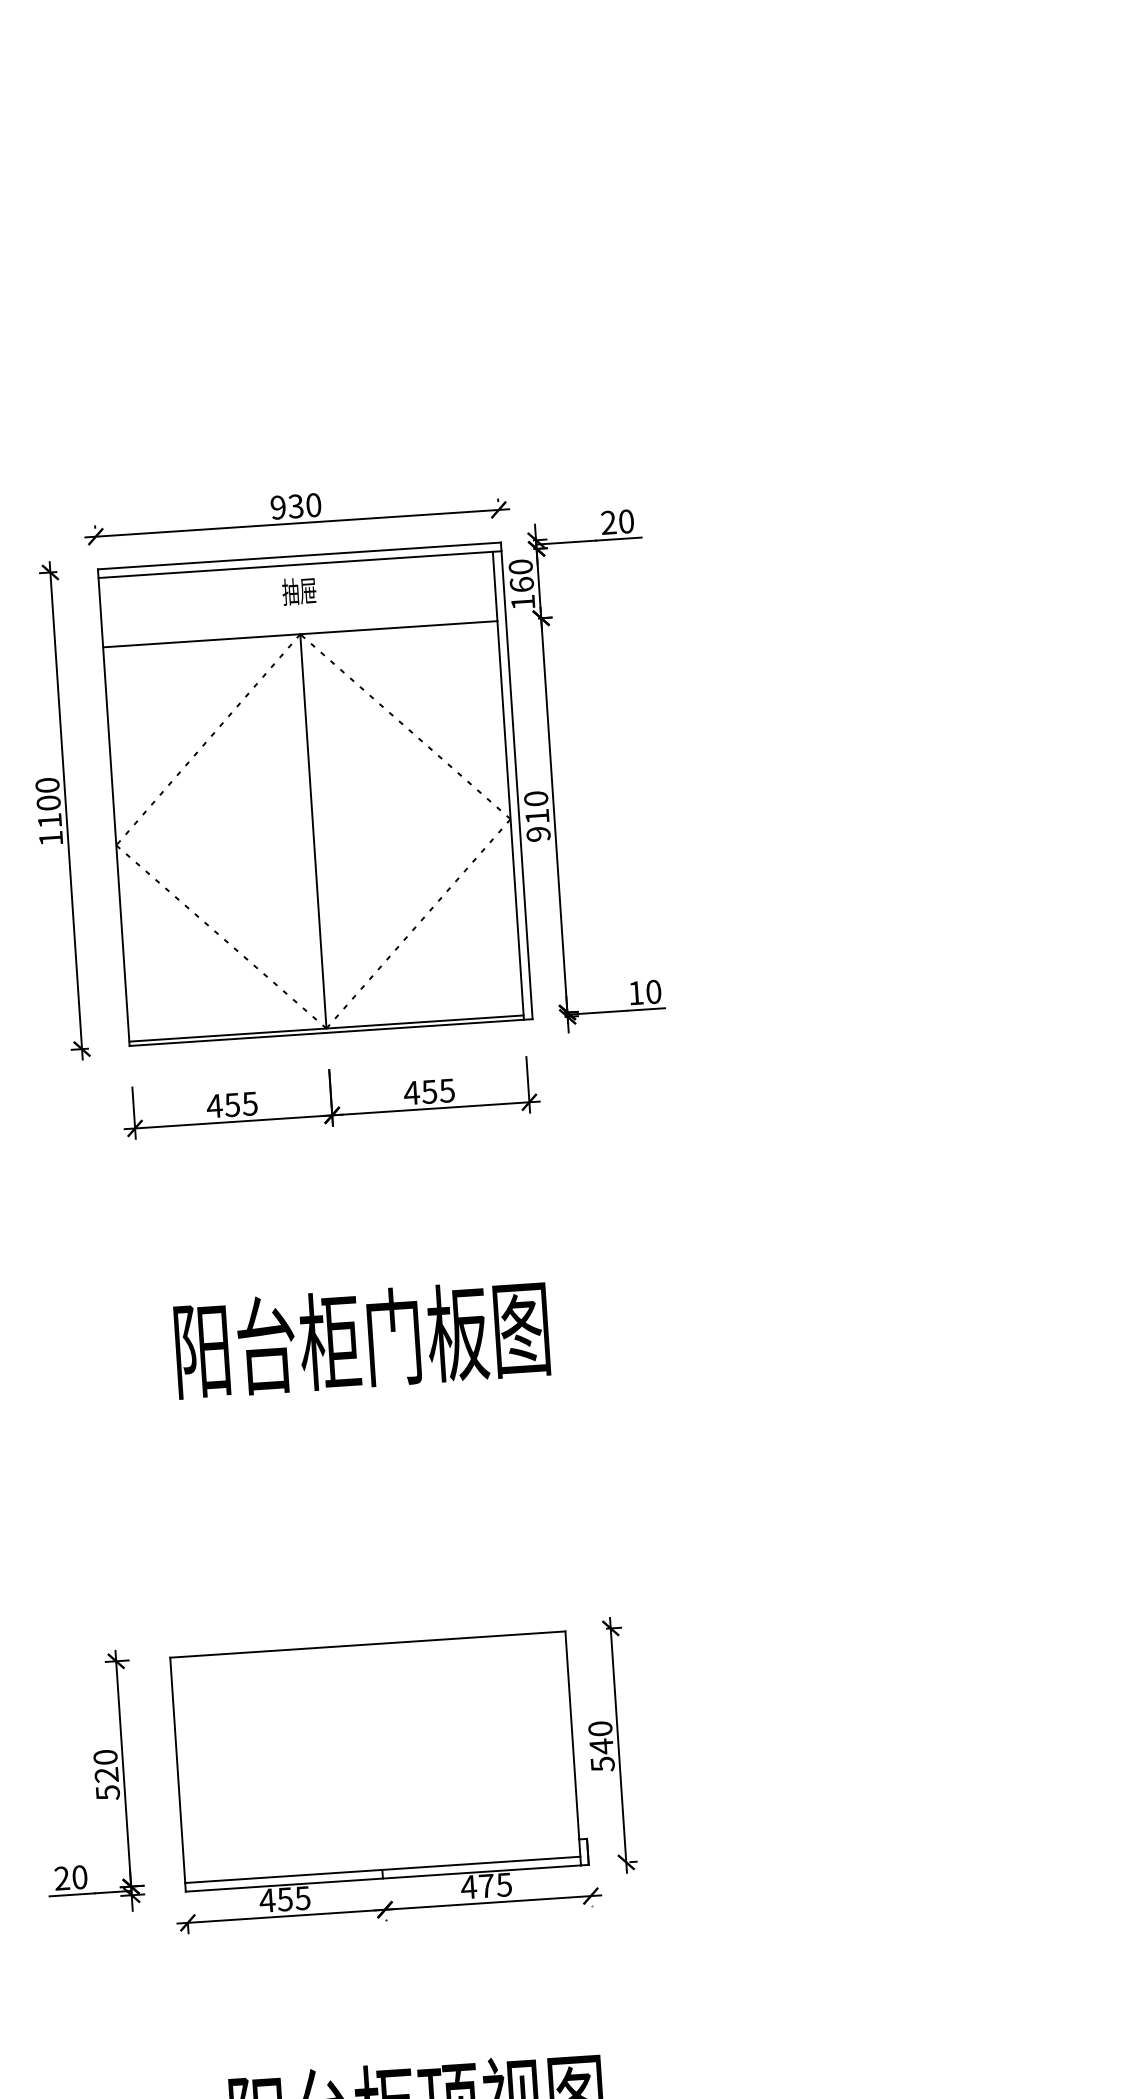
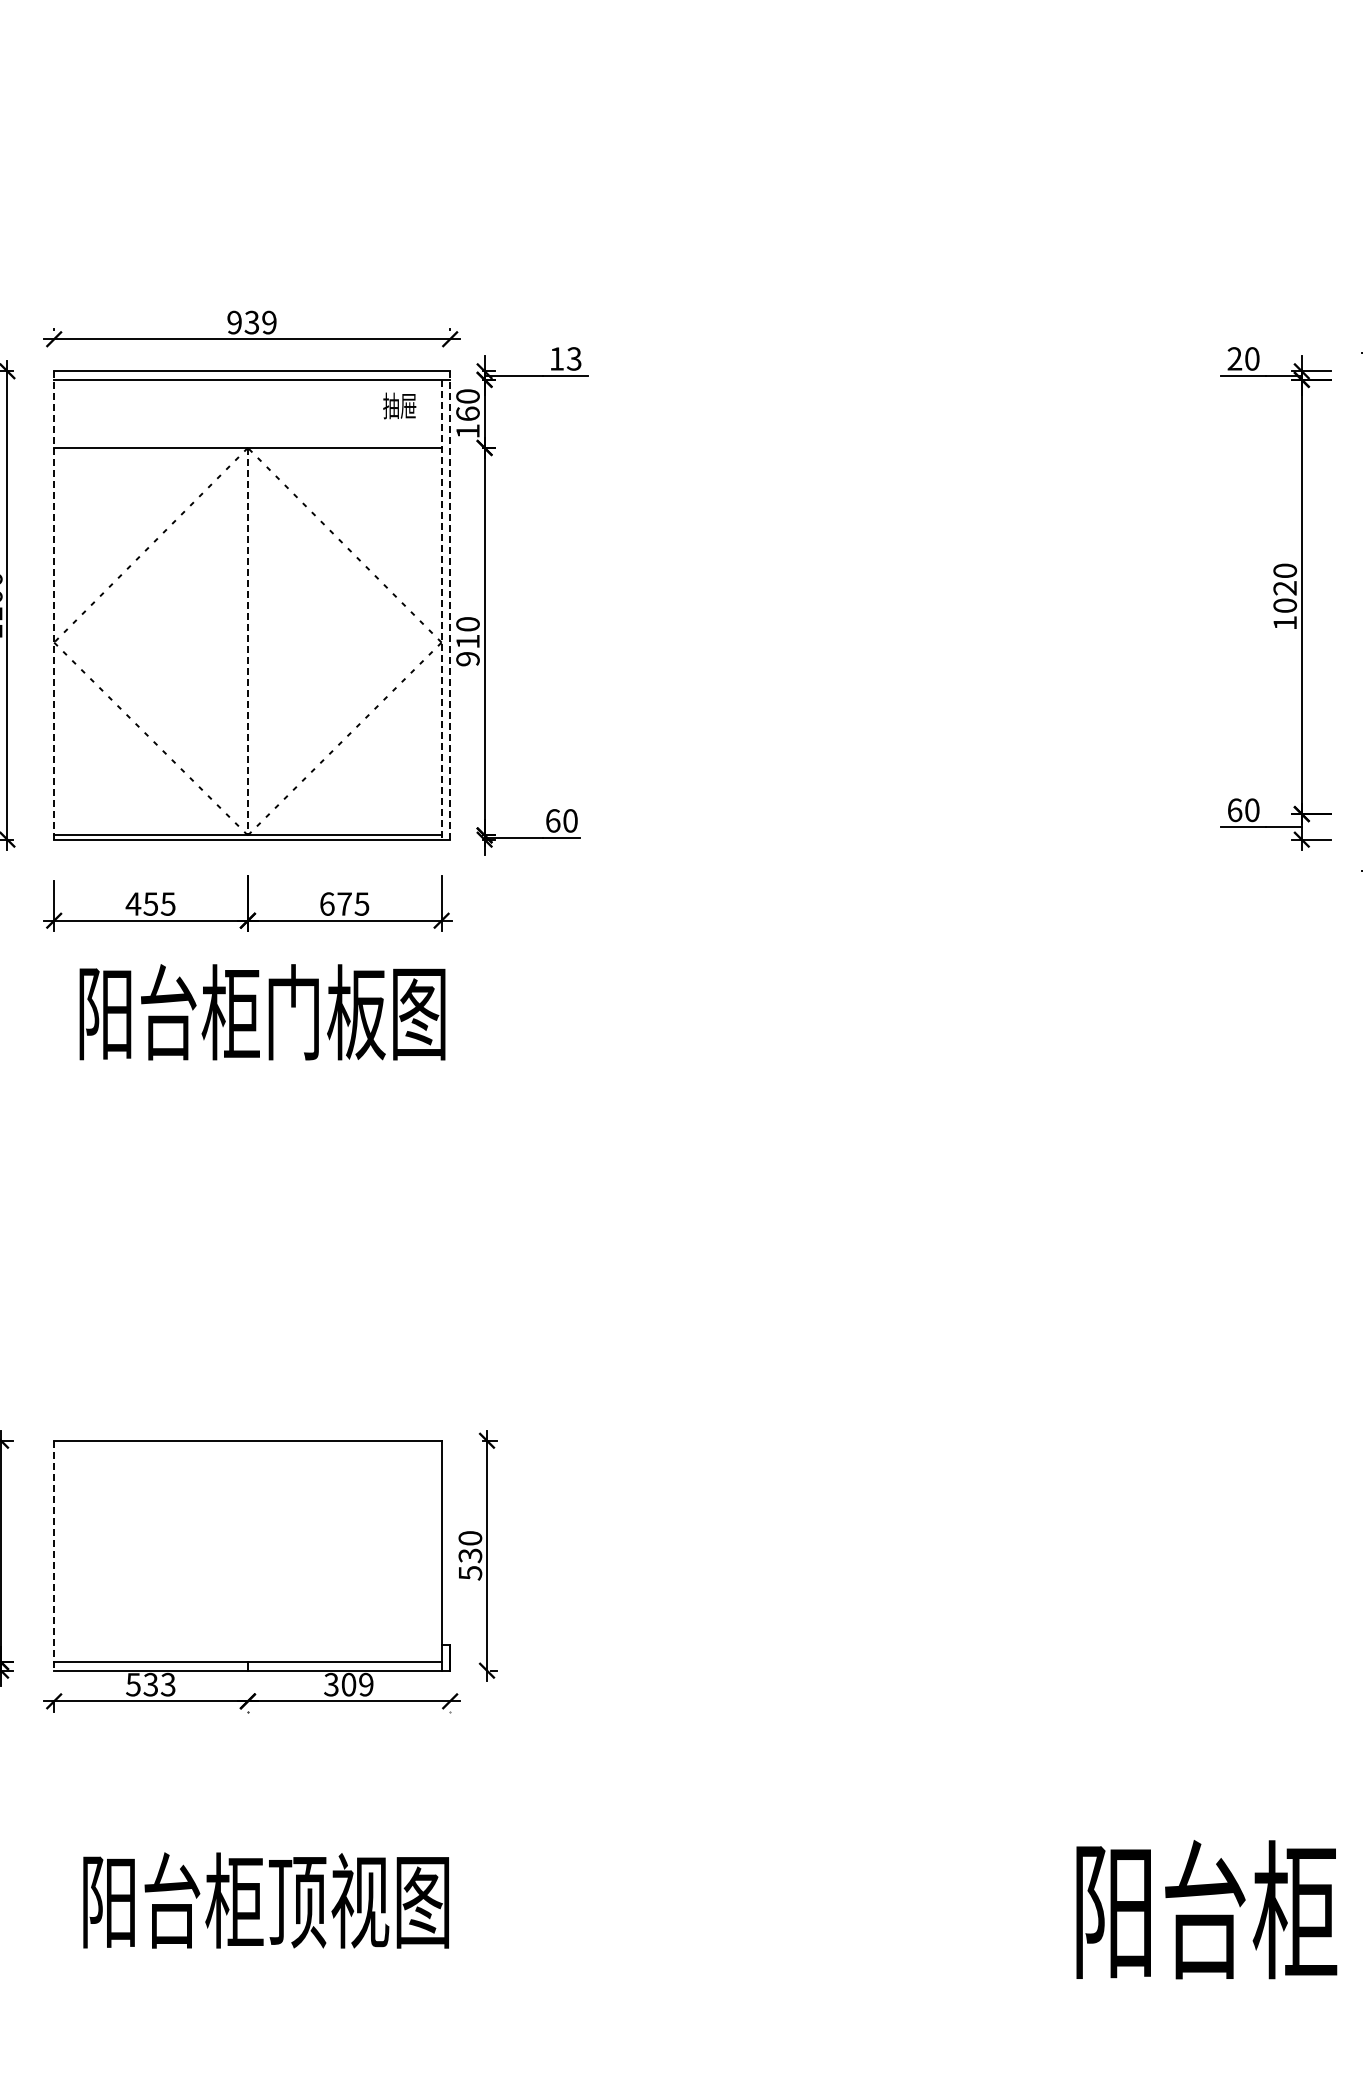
text: (313, 505) -> (269, 322), 930 -> 939
text: (617, 521) -> (565, 358), 20 -> 13
text: (299, 590) -> (399, 405), moved
line: (517, 780) -> (450, 605), solid -> dashed
line: (508, 785) -> (441, 609), solid -> dashed
line: (114, 806) -> (54, 604), solid -> dashed
line: (312, 831) -> (247, 641), solid -> dashed
text: (636, 992) -> (553, 820), 10 -> 60
text: (420, 1091) -> (335, 903), 455 -> 675
text: (362, 1339) -> (262, 1012), moved
text: (601, 1746) -> (470, 1555), 540 -> 530
line: (178, 1774) -> (54, 1555), solid -> dashed
text: (486, 1885) -> (348, 1684), 475 -> 309
text: (284, 1899) -> (150, 1684), 455 -> 533

